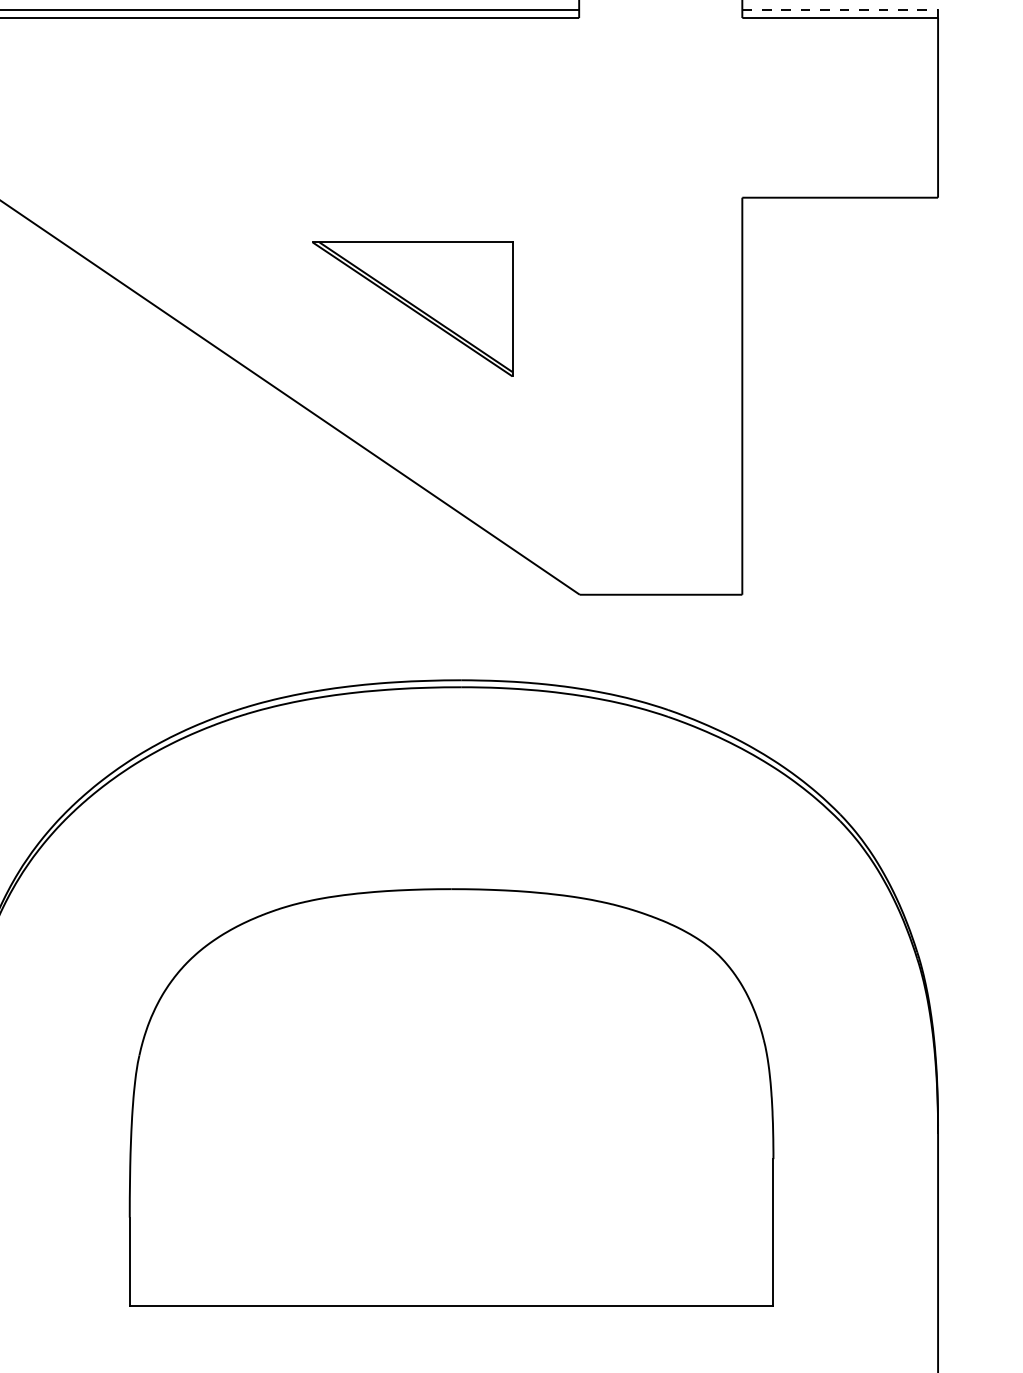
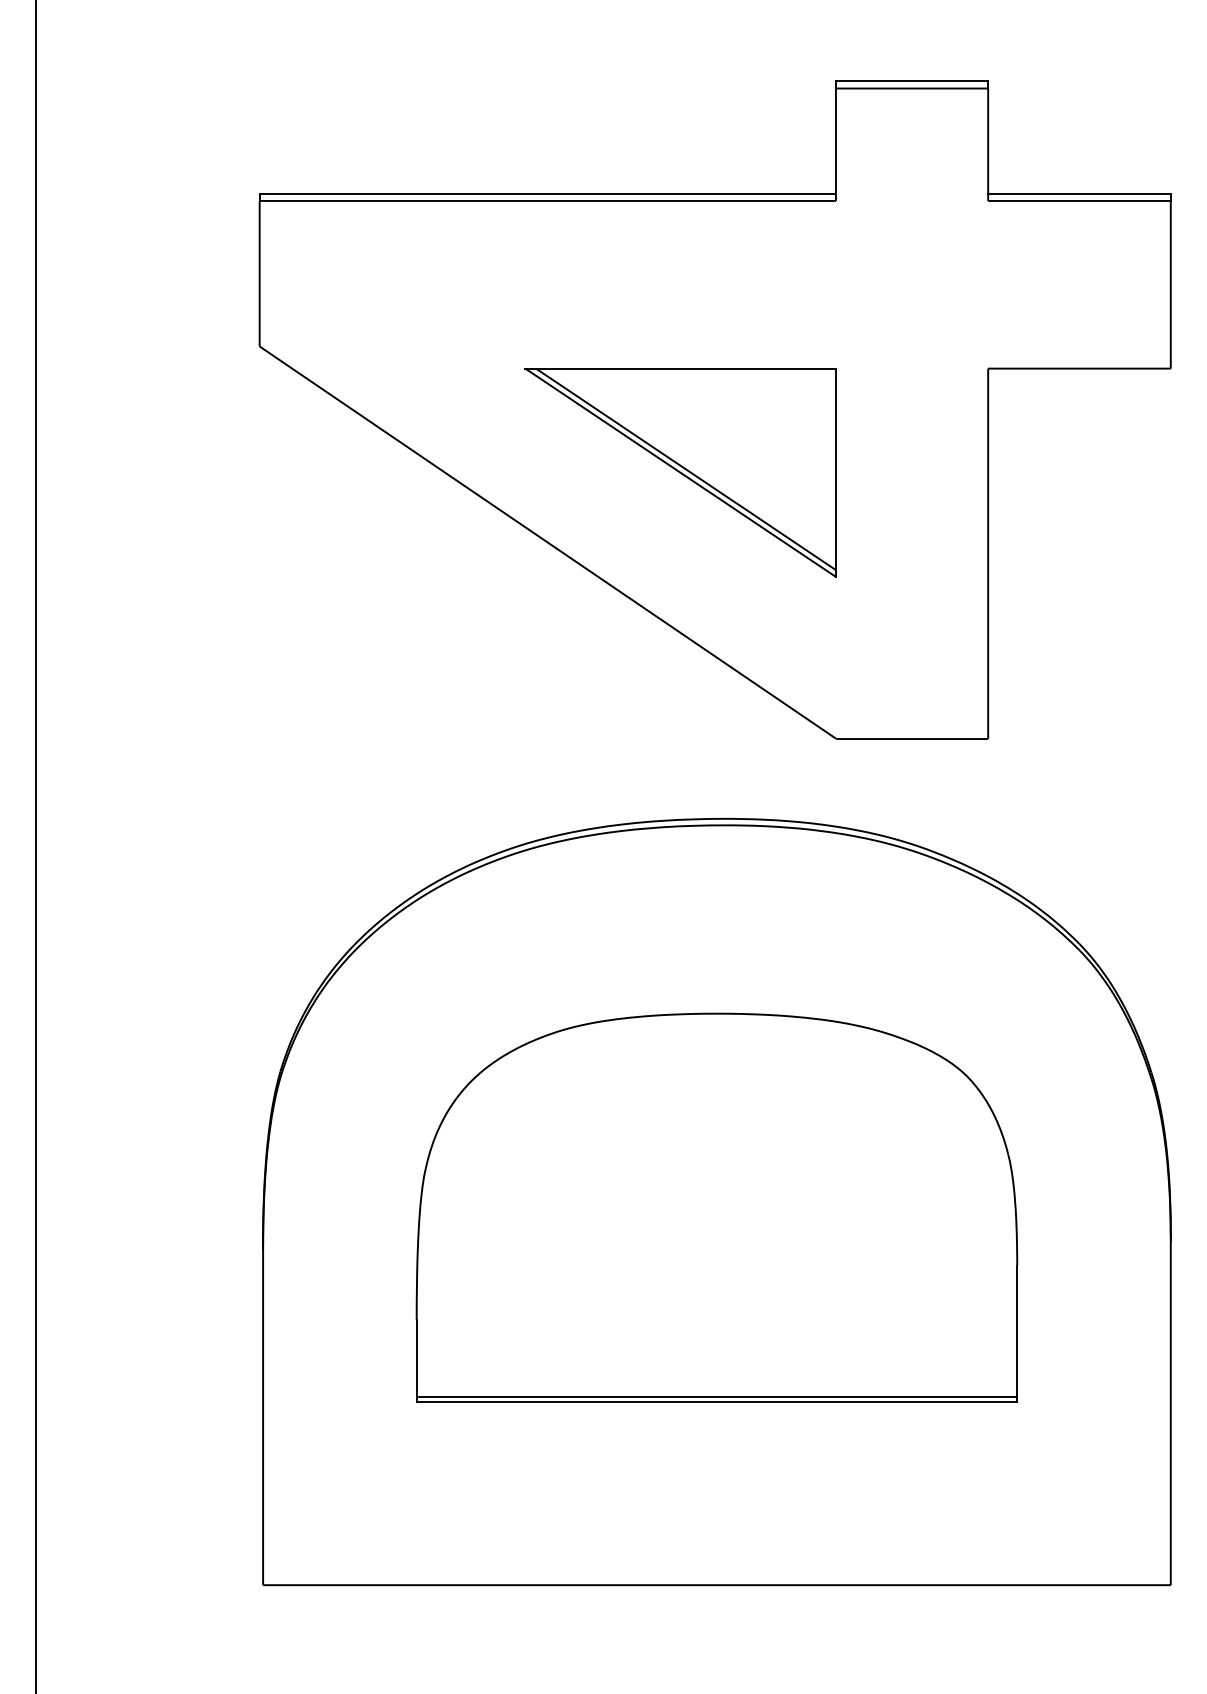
line: (840, 9) -> (1079, 193), dashed -> solid
part: (412, 309) -> (680, 472), size x1.67
line: (451, 1299) -> (716, 1396), added

